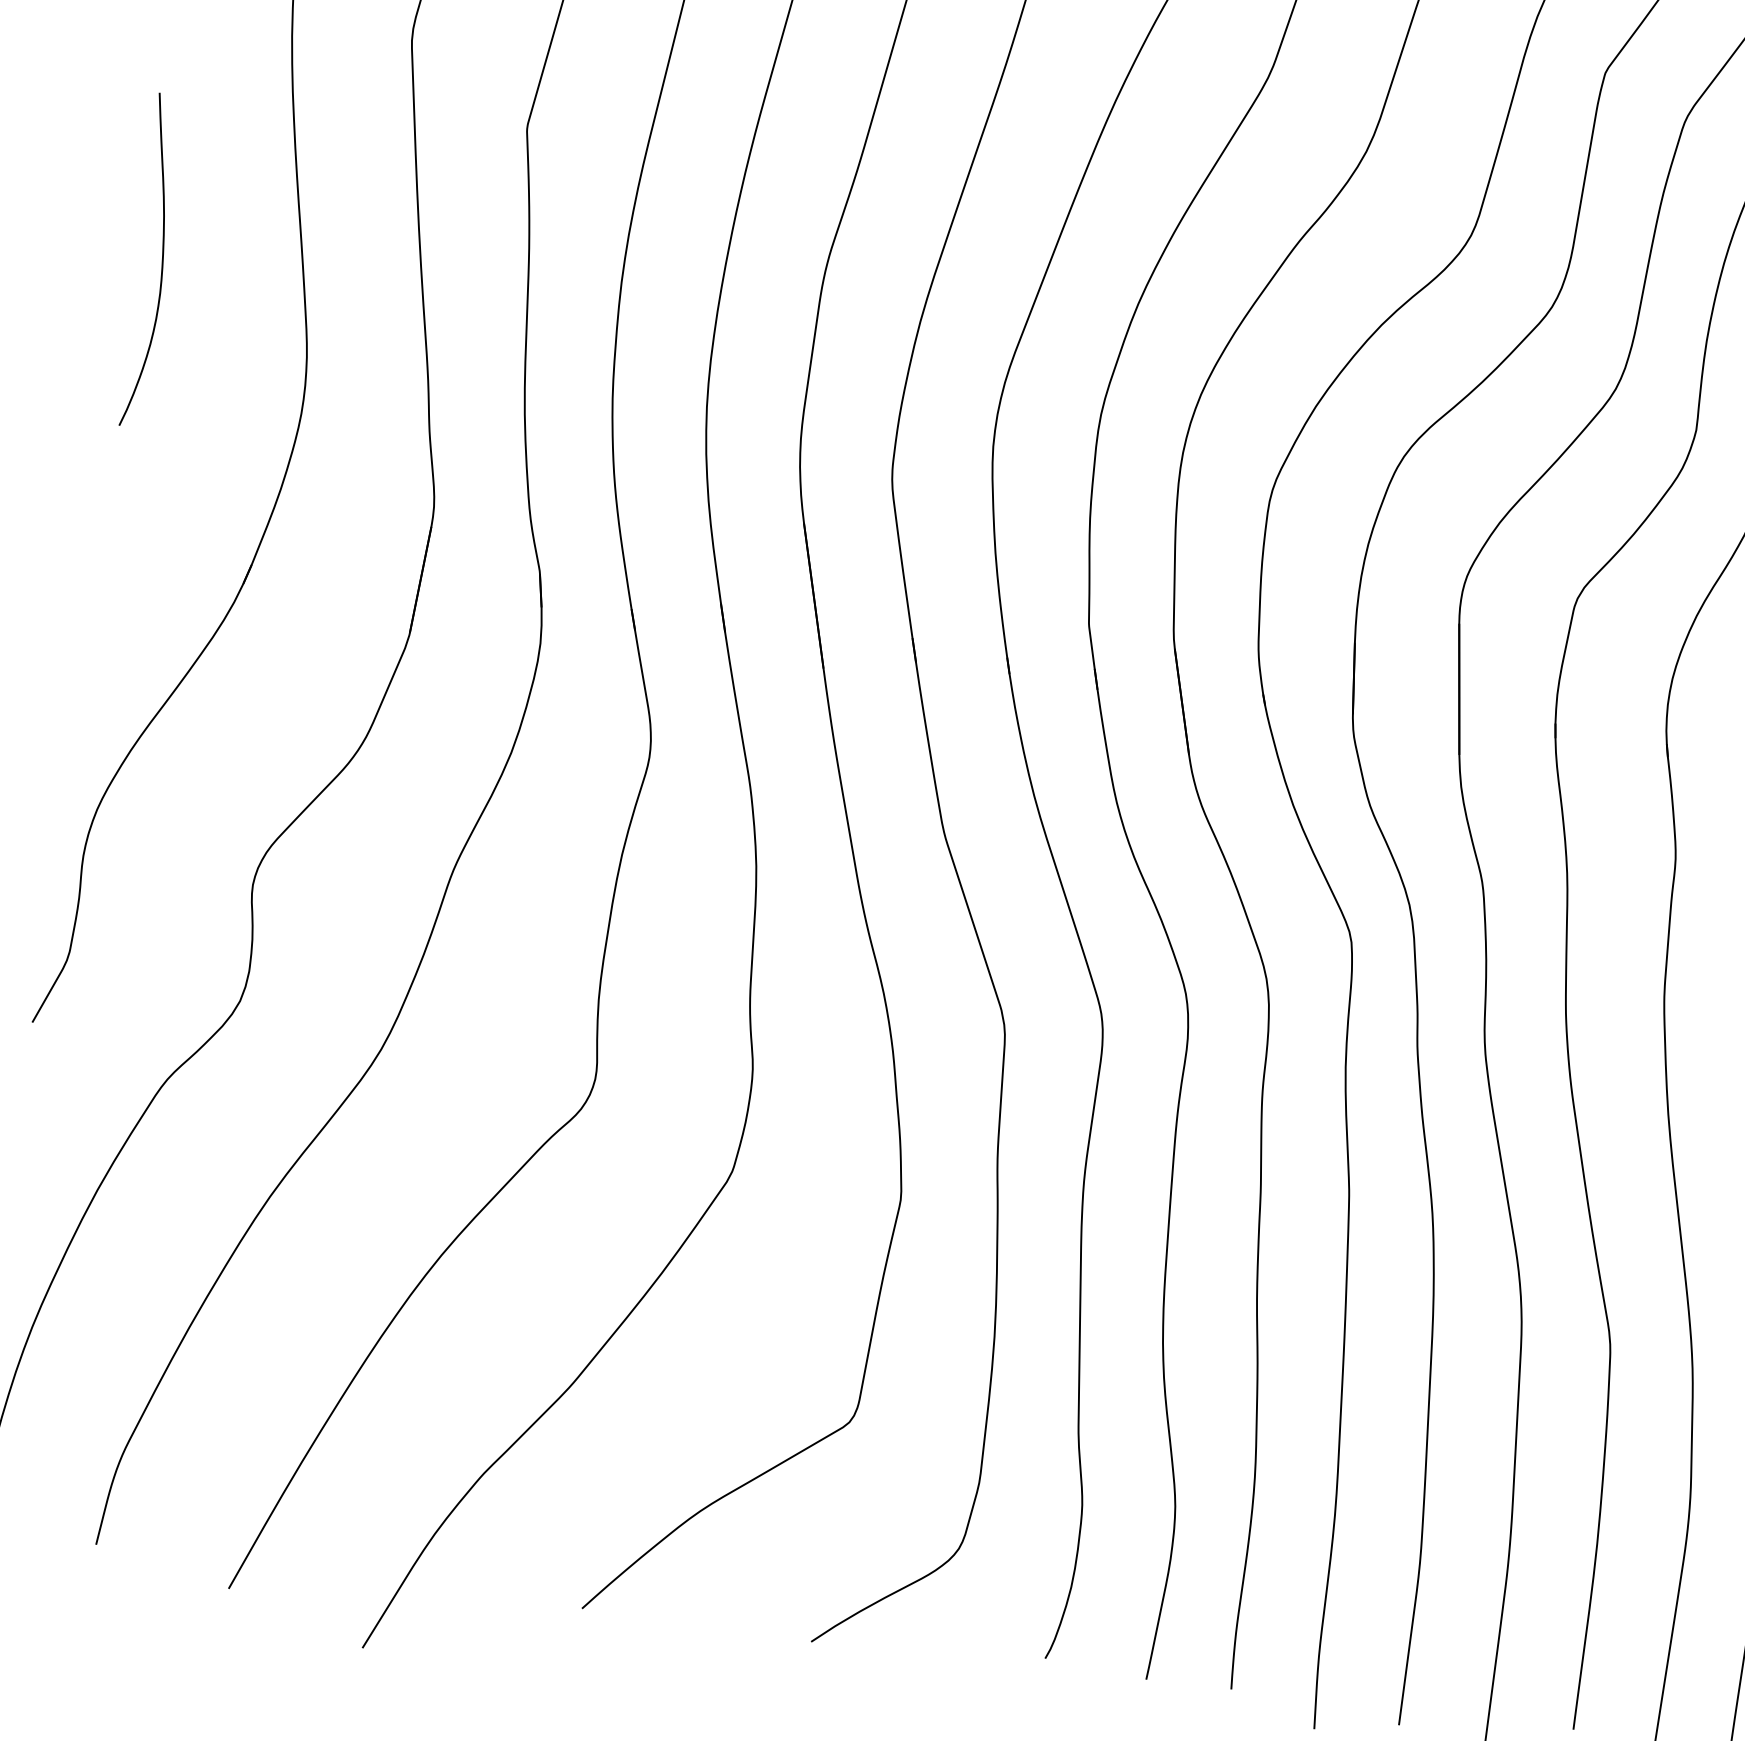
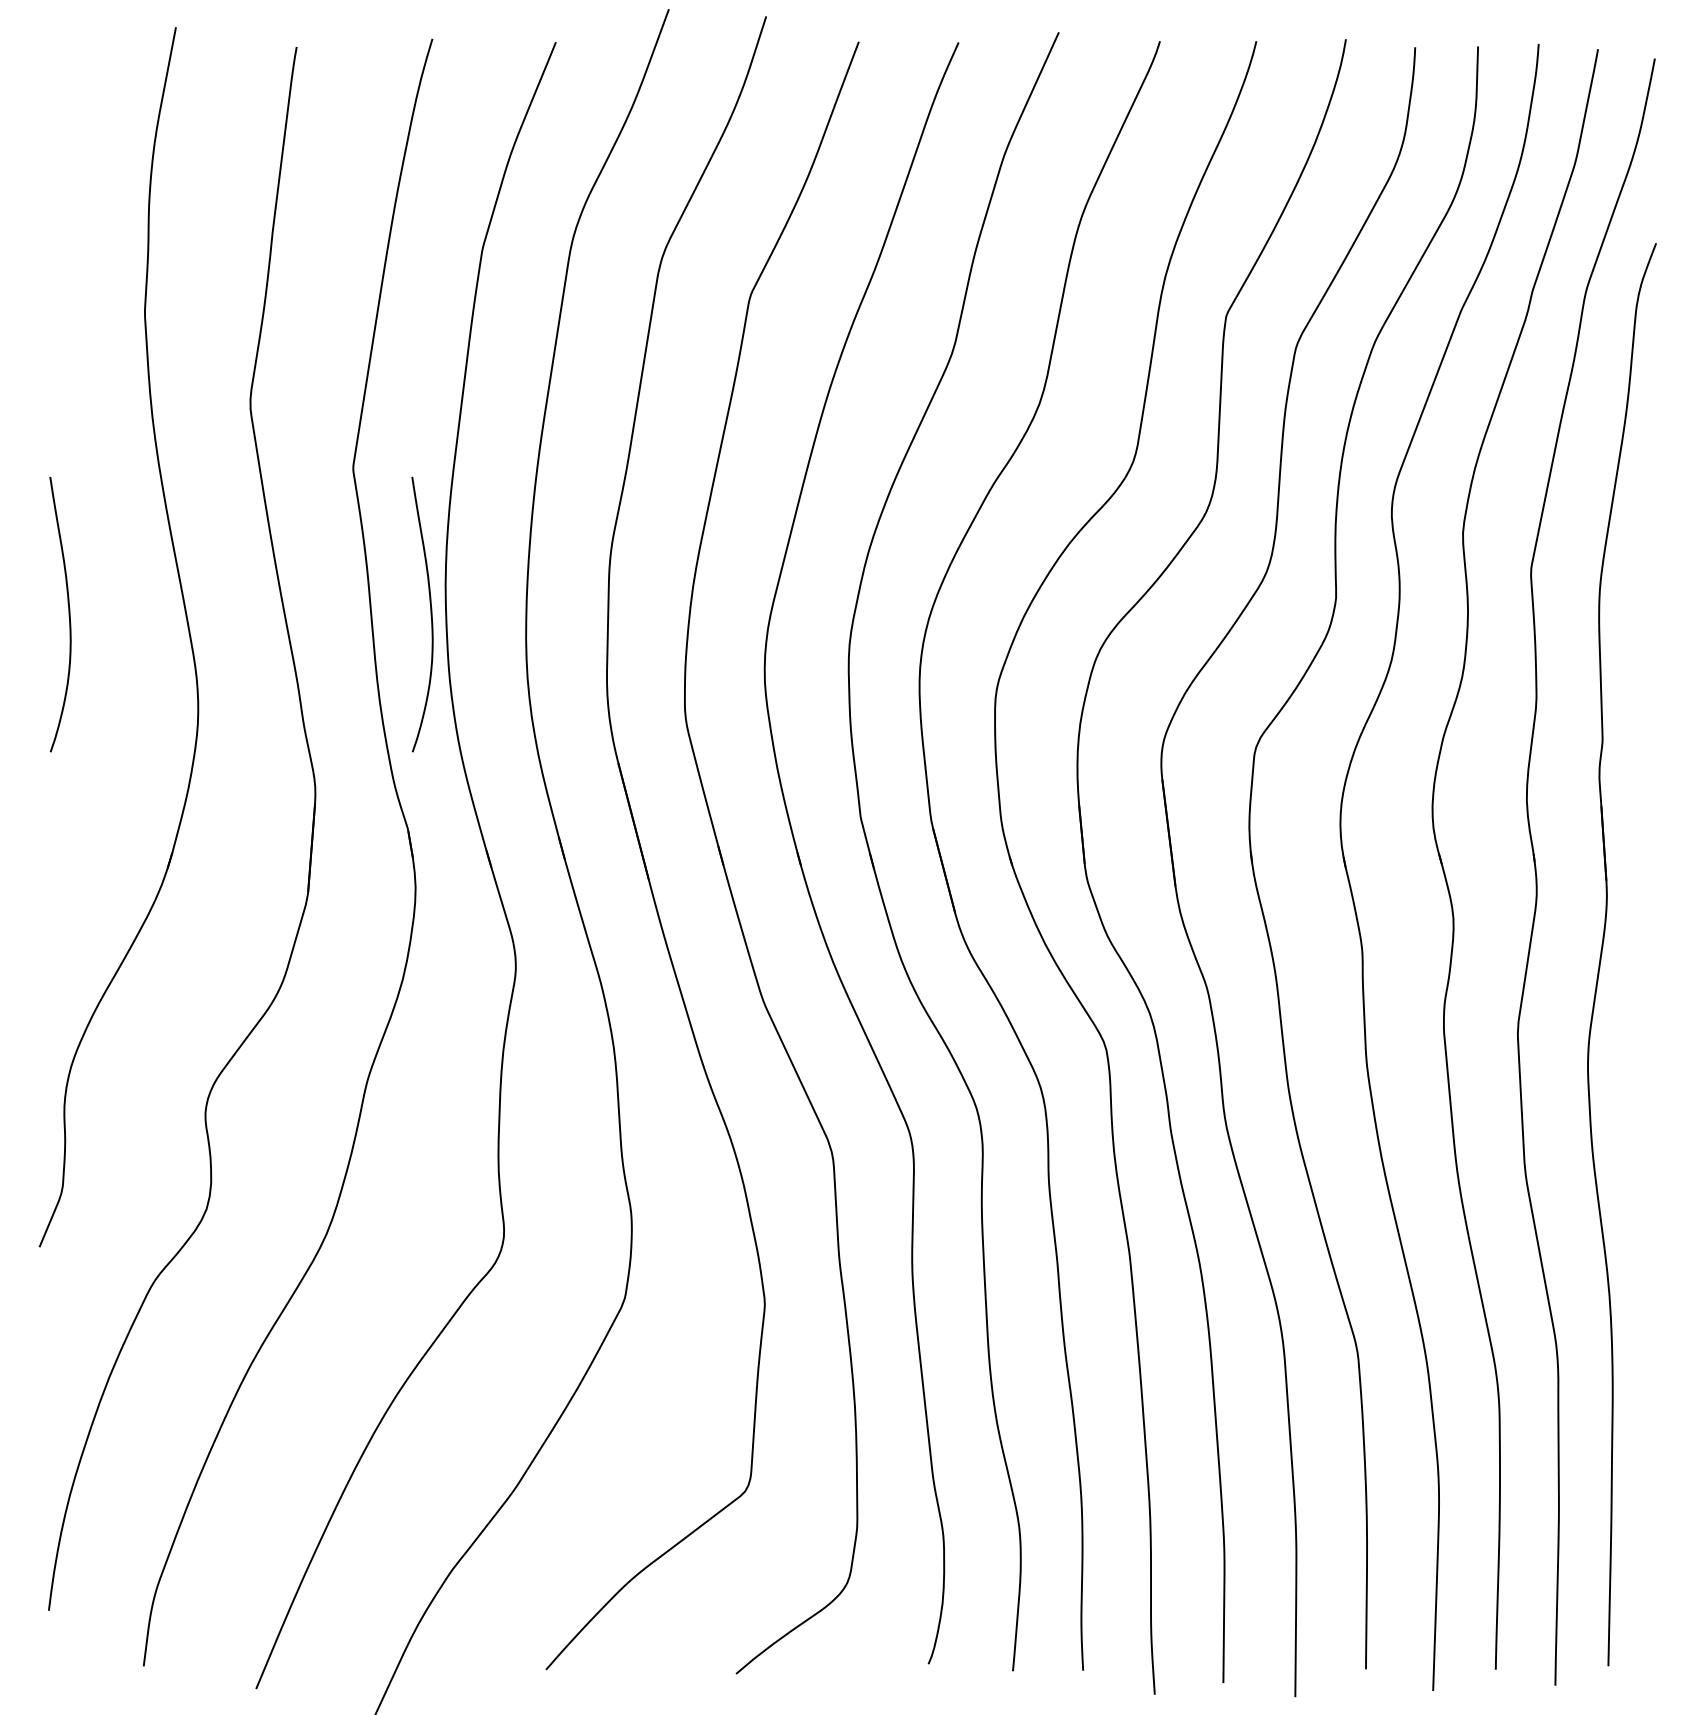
curve: (598, 315) -> (430, 614), added

